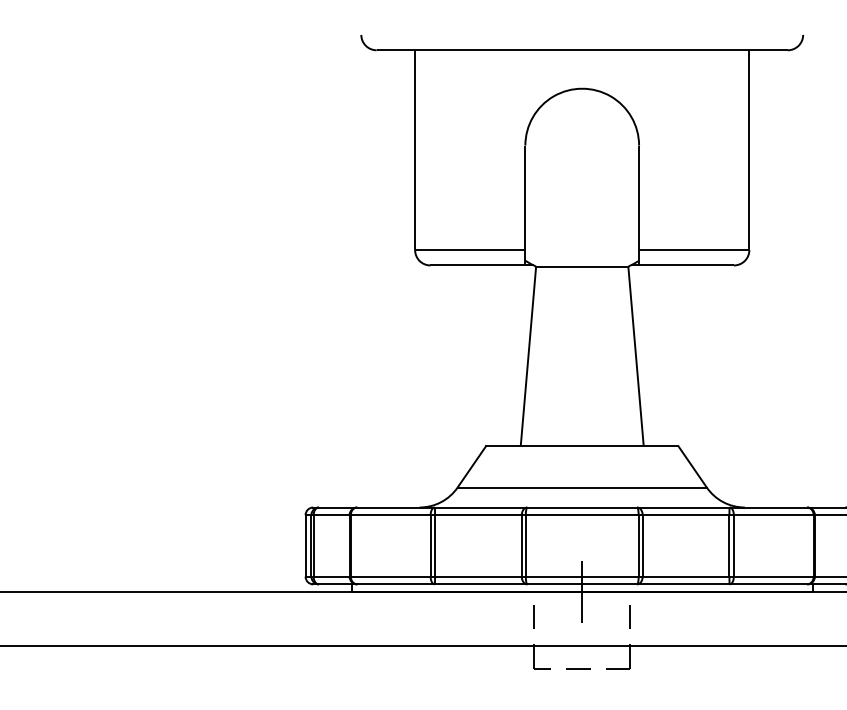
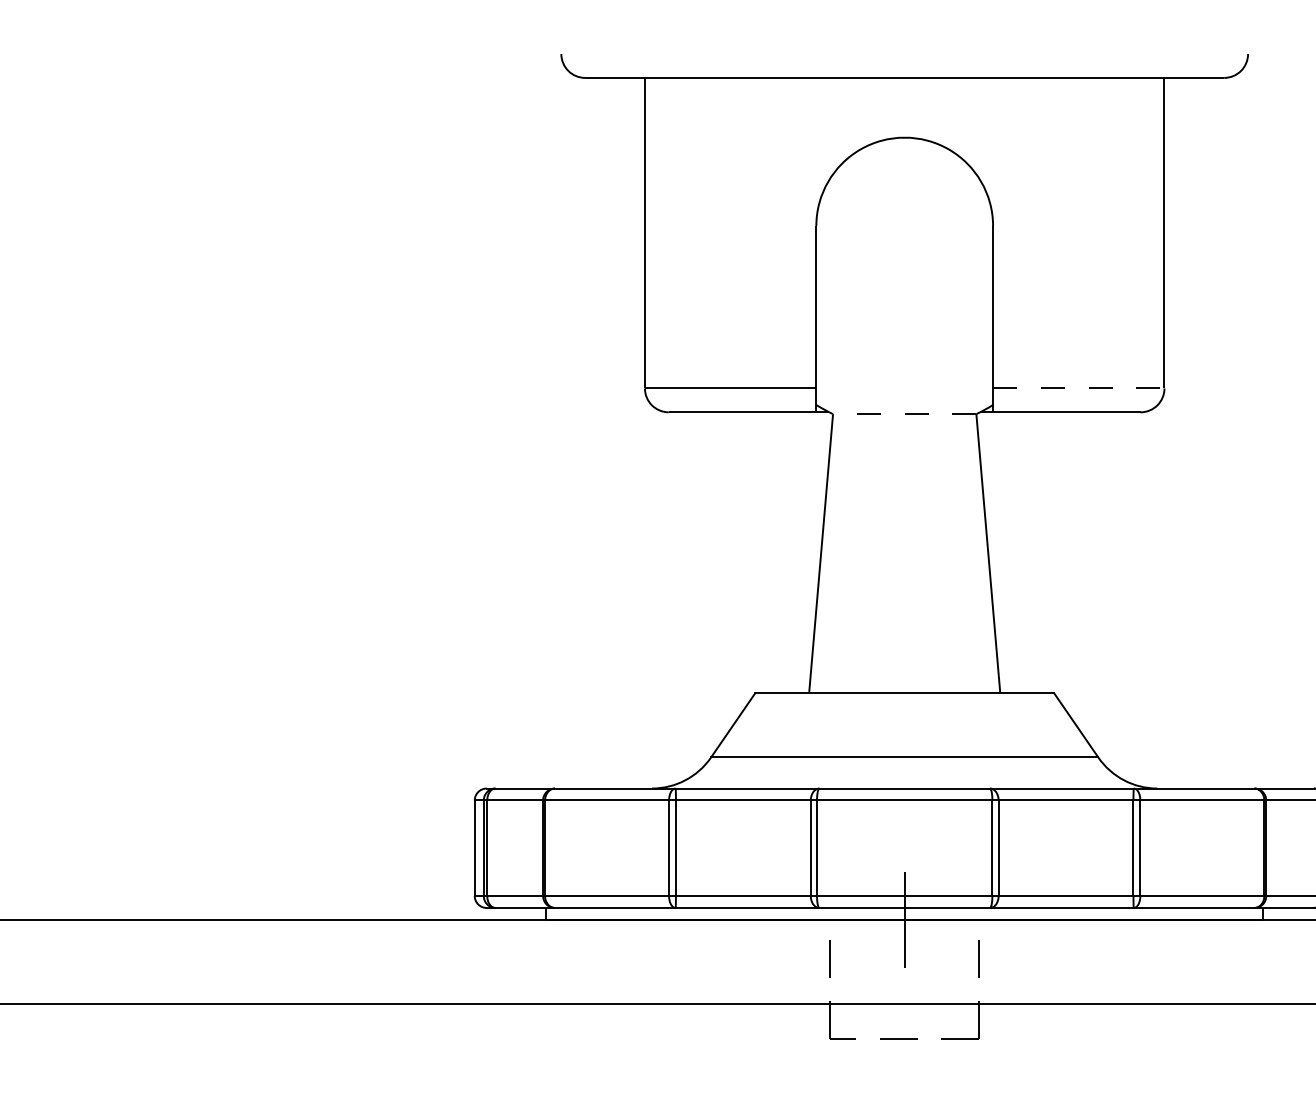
line: (694, 250) -> (1079, 389), solid -> dashed
line: (581, 266) -> (903, 413), solid -> dashed

